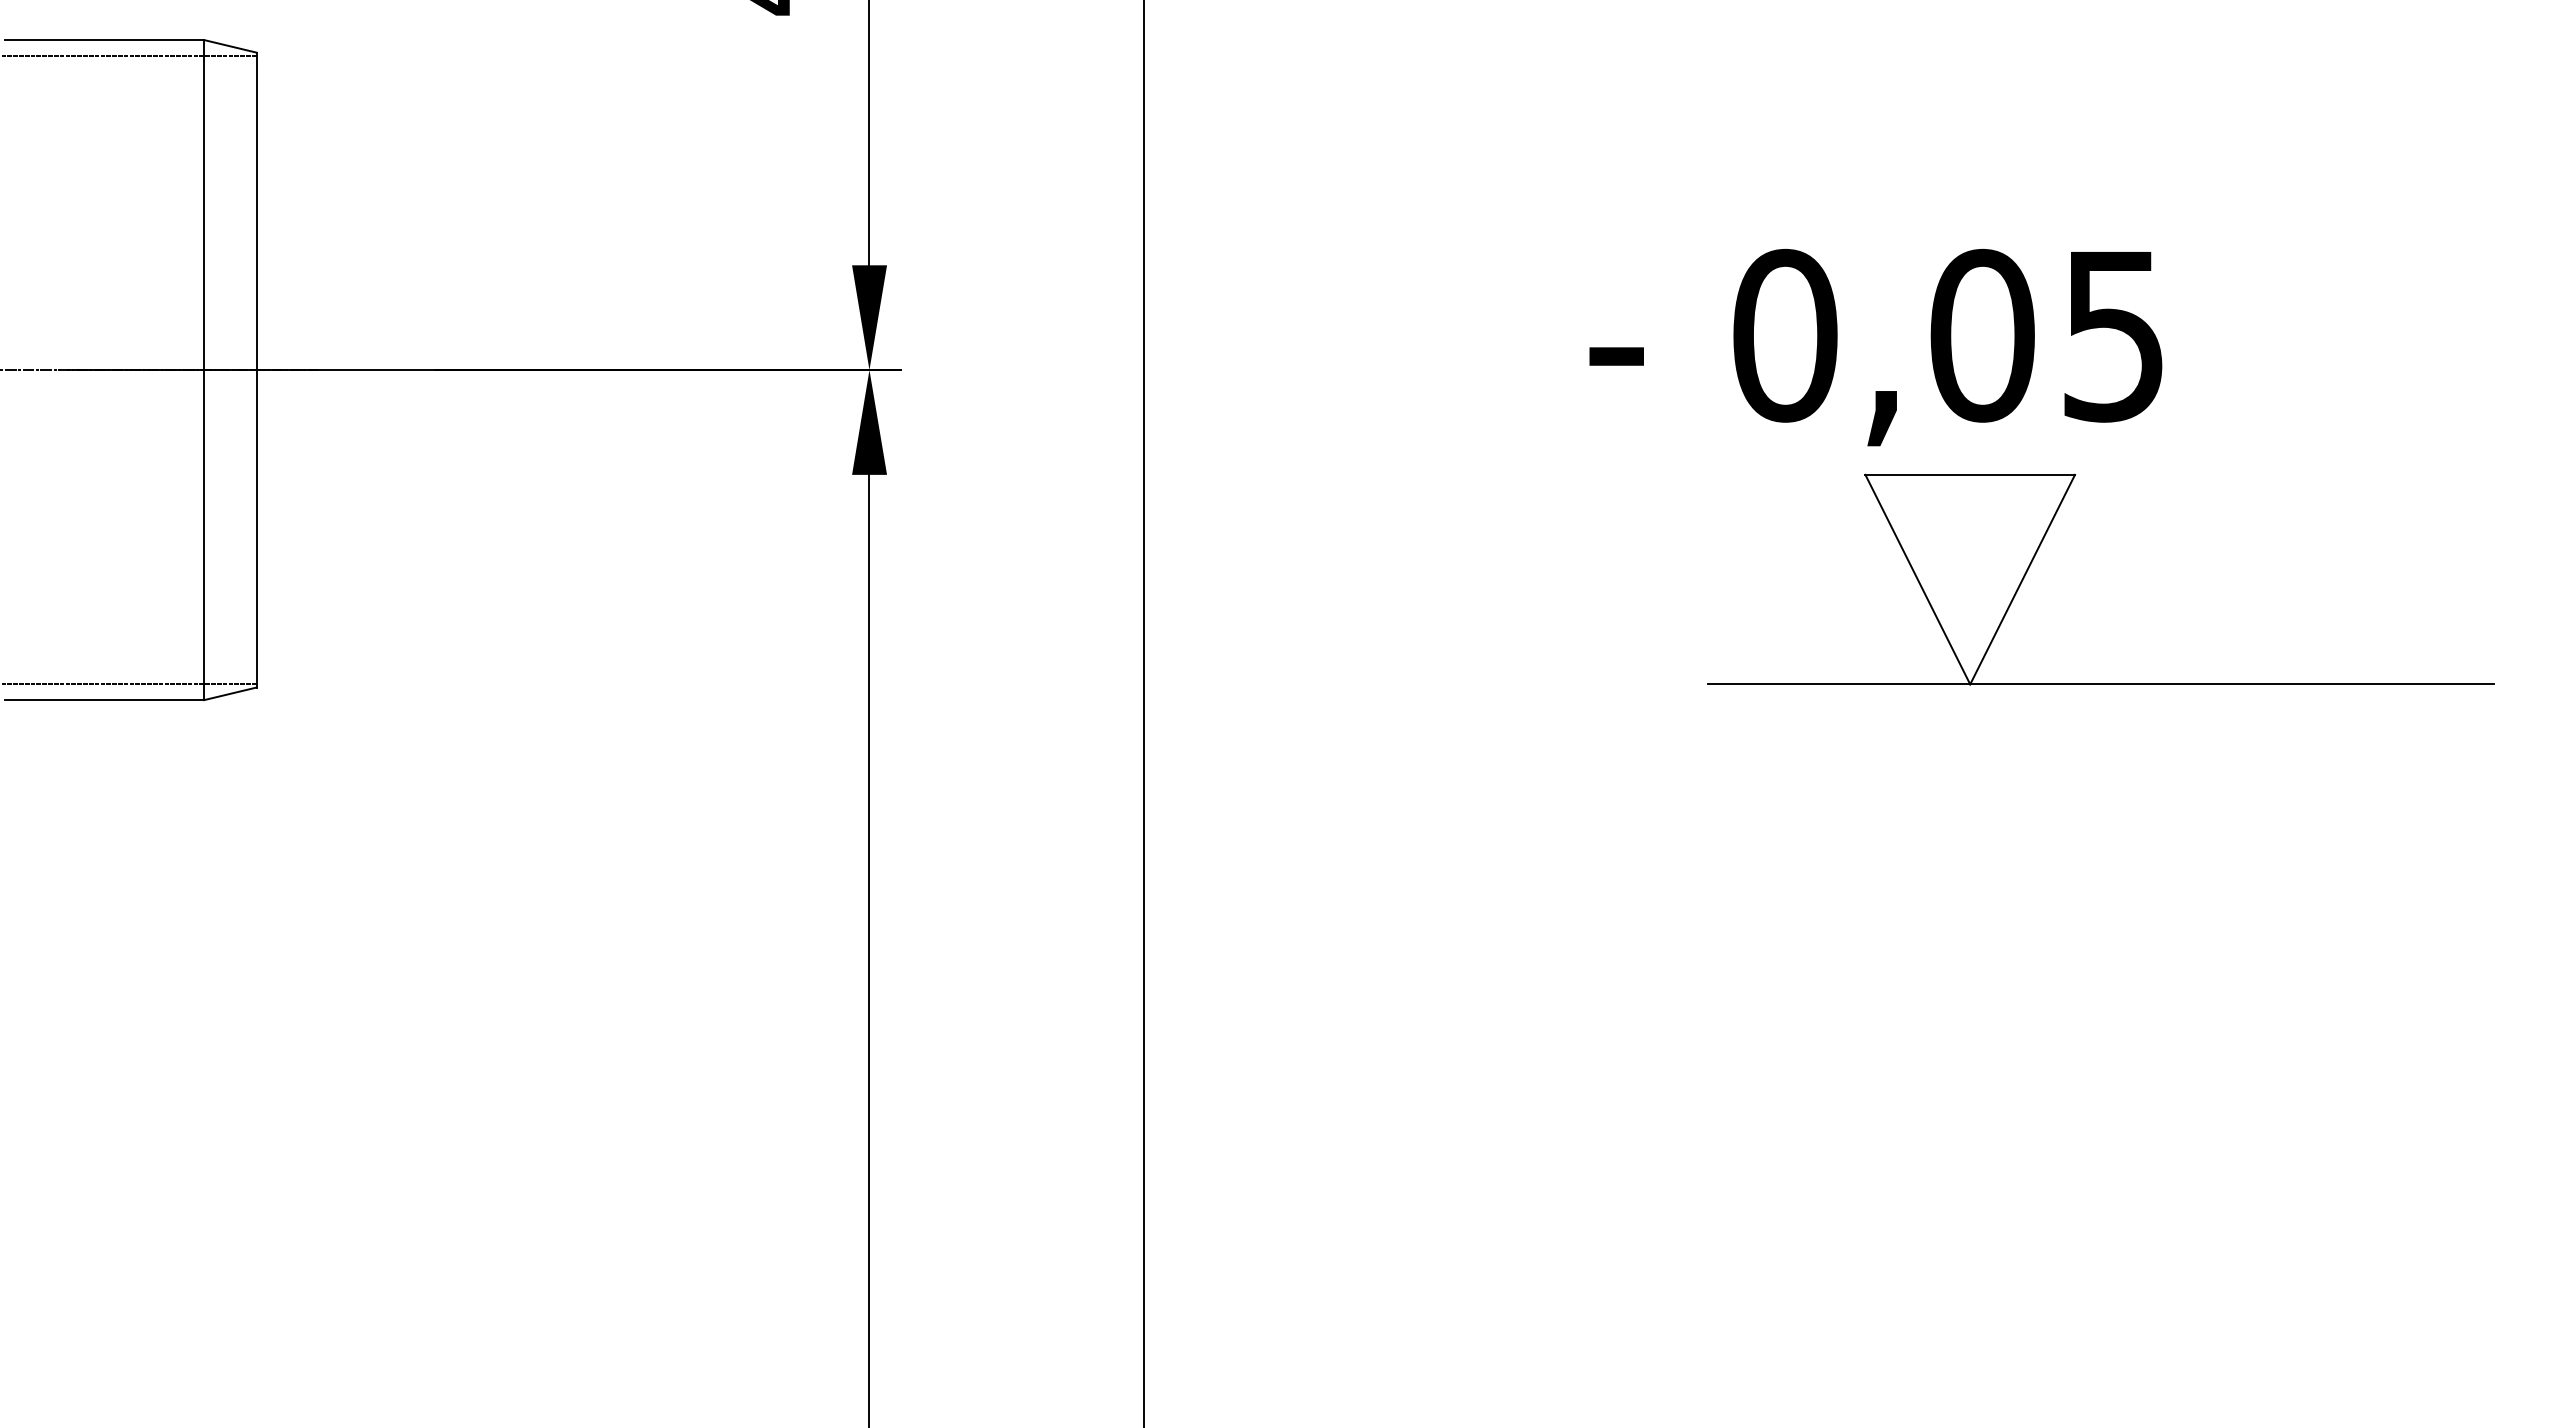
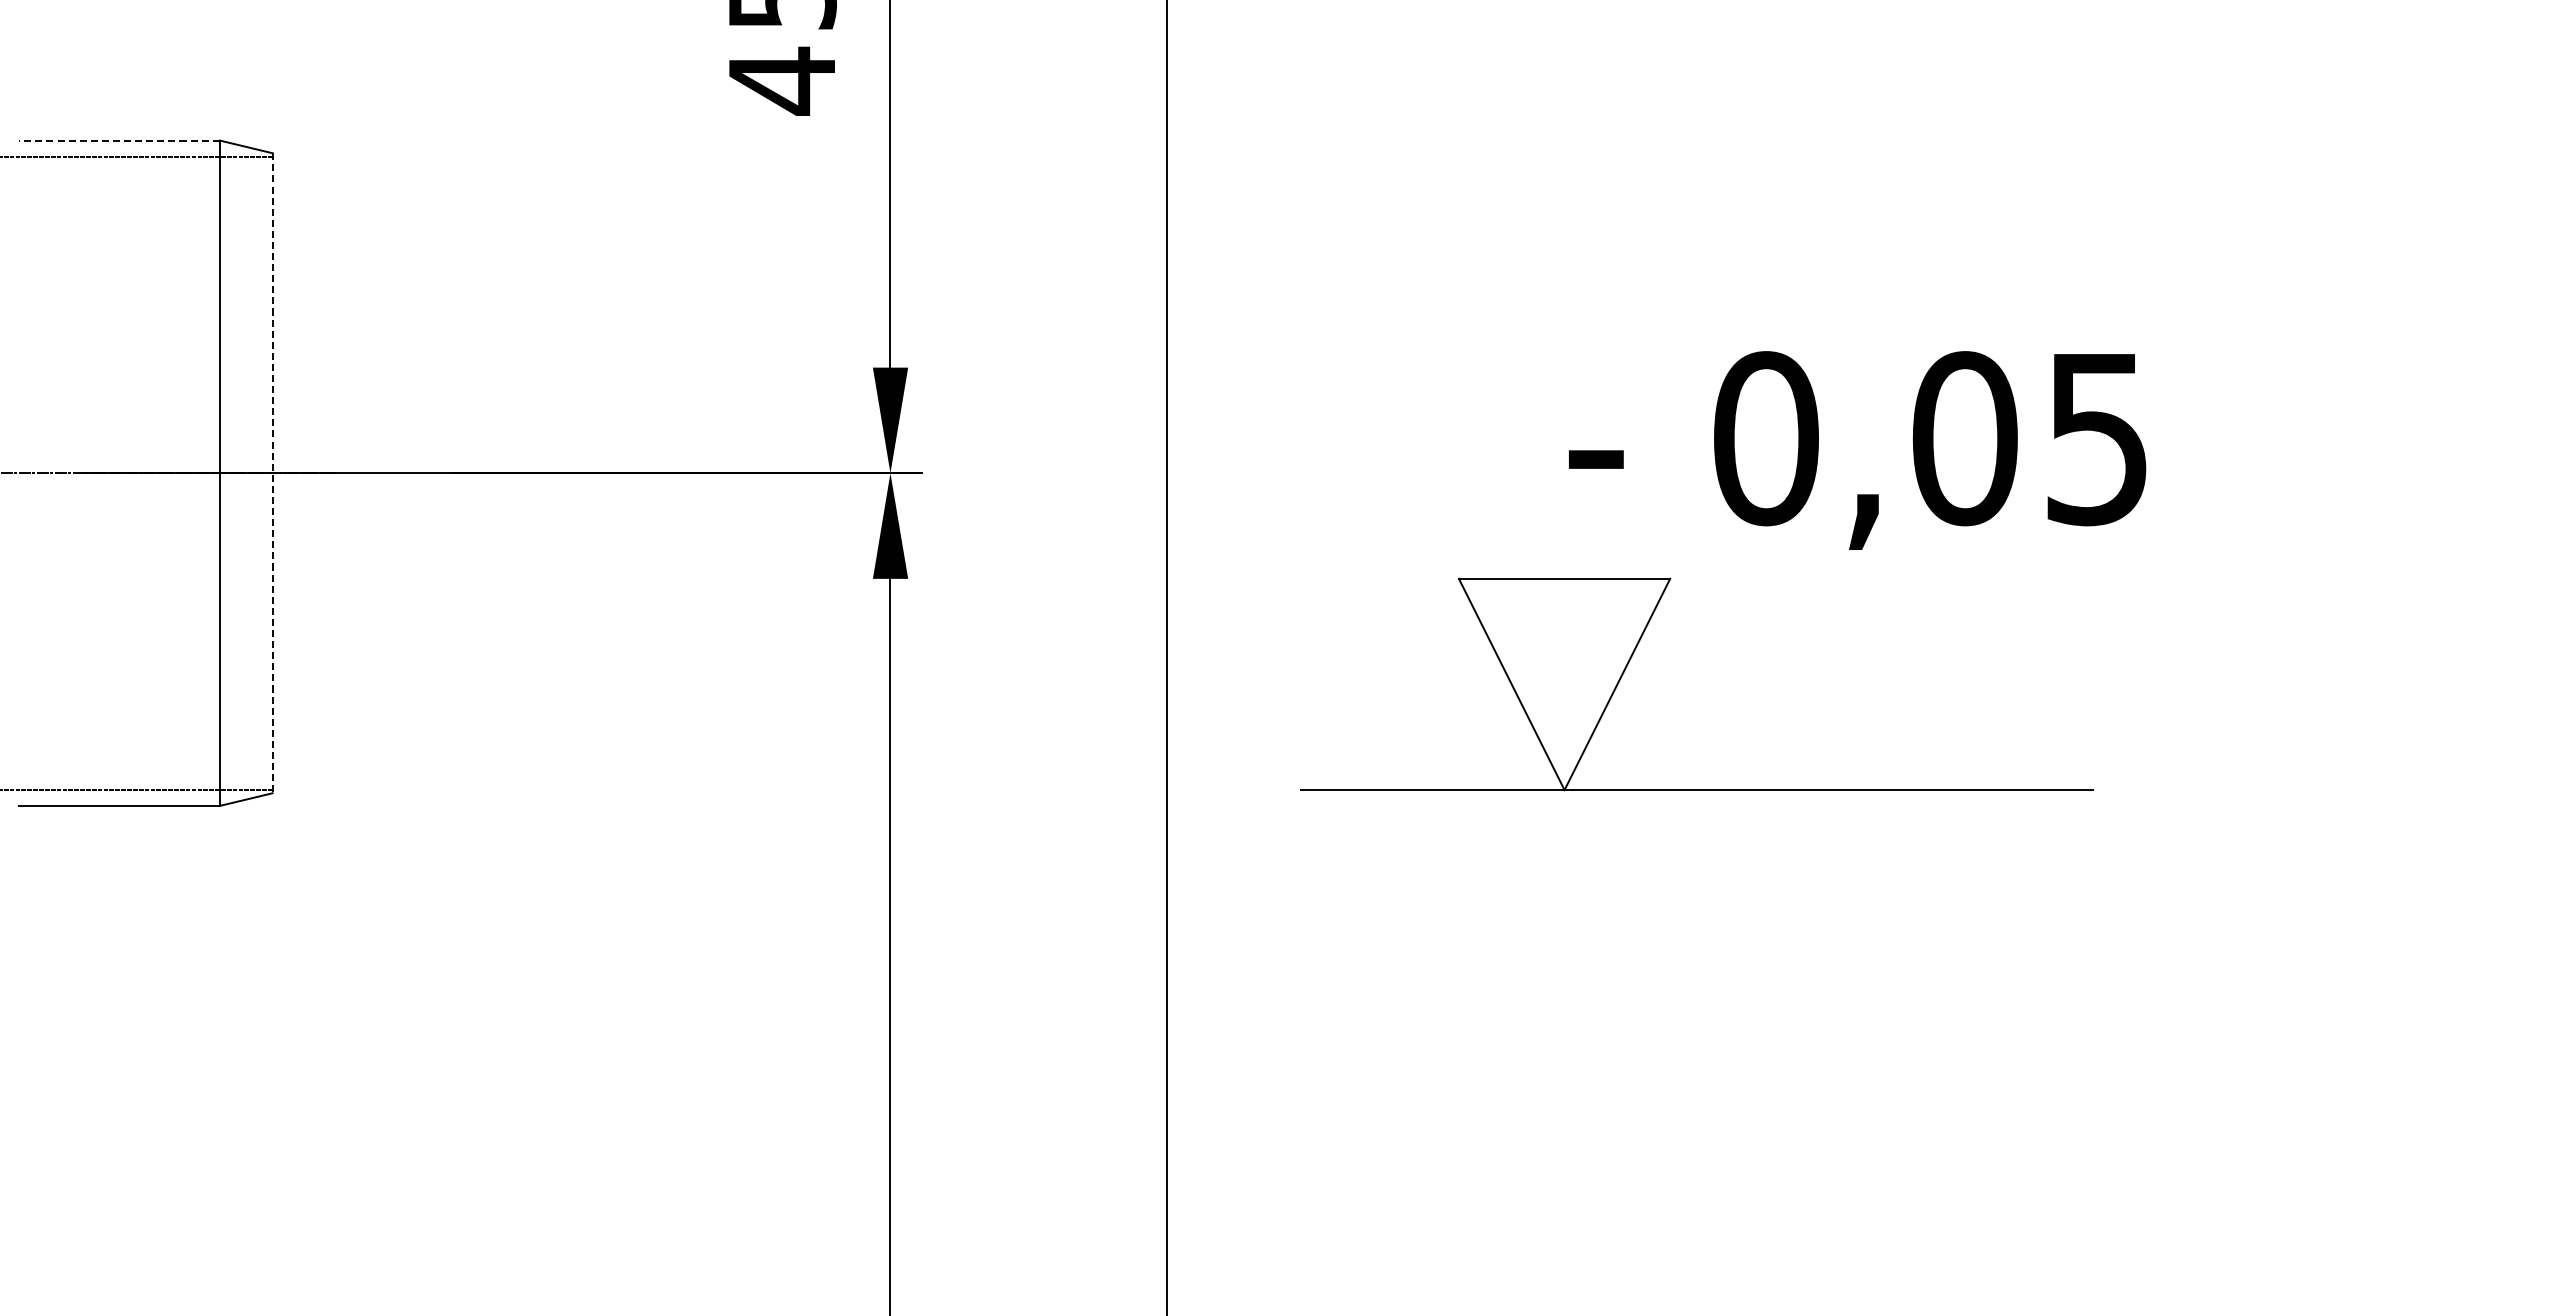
line: (104, 40) -> (119, 141), solid -> dashed
text: (1875, 347) -> (1857, 450), moved
line: (256, 370) -> (272, 473), solid -> dashed
part: (2039, 548) -> (1634, 653), moved

